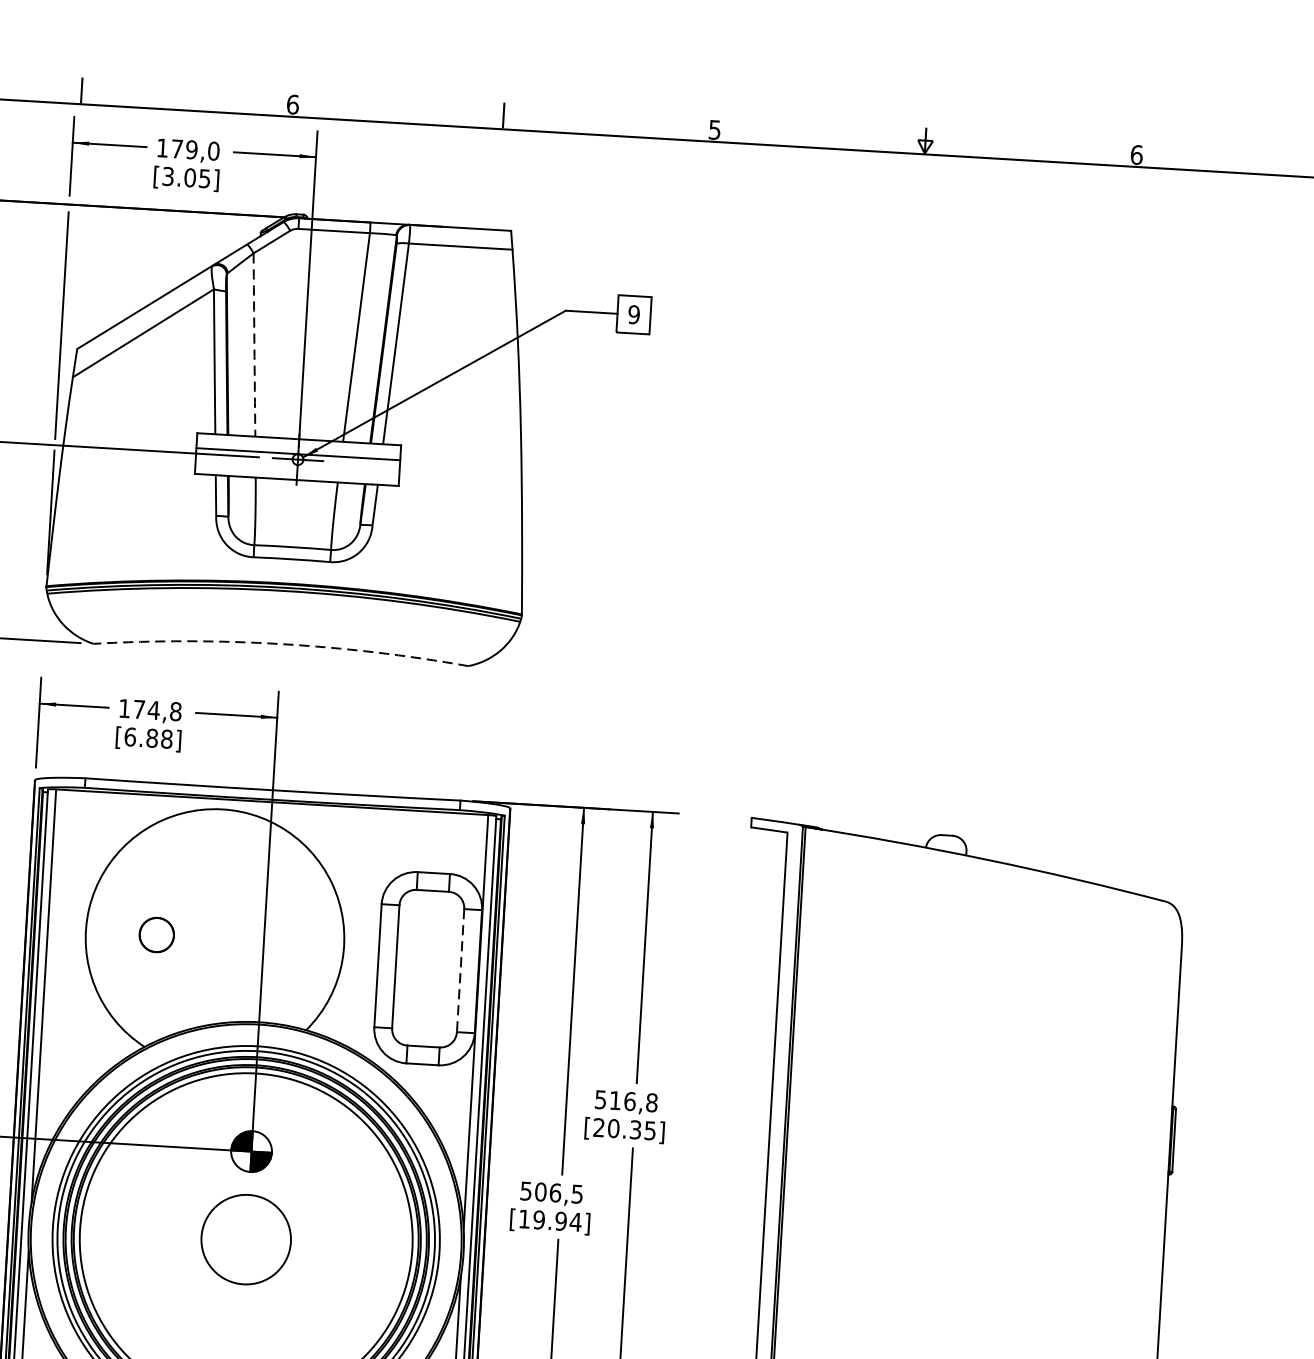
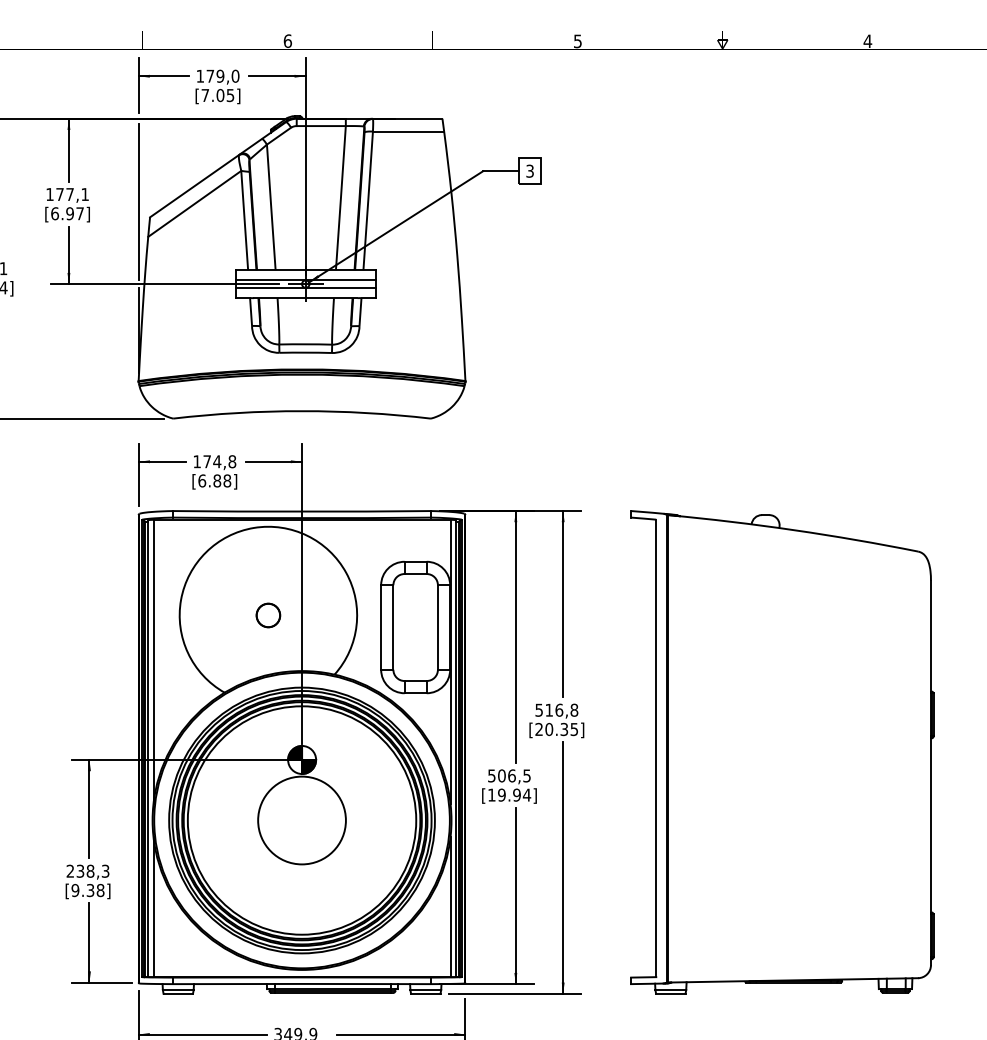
text: (1136, 155) -> (867, 41), 6 -> 4
text: (168, 176) -> (205, 95), [3.05] -> [7.05]
text: (633, 313) -> (529, 170), 9 -> 3
arc: (254, 345) -> (271, 207), dashed -> solid
line: (297, 464) -> (305, 287), added
arc: (282, 644) -> (302, 411), dashed -> solid
part: (156, 935) -> (268, 615), moved
line: (459, 972) -> (437, 628), dashed -> solid
circle: (245, 1239) -> (301, 820), size x1.43

